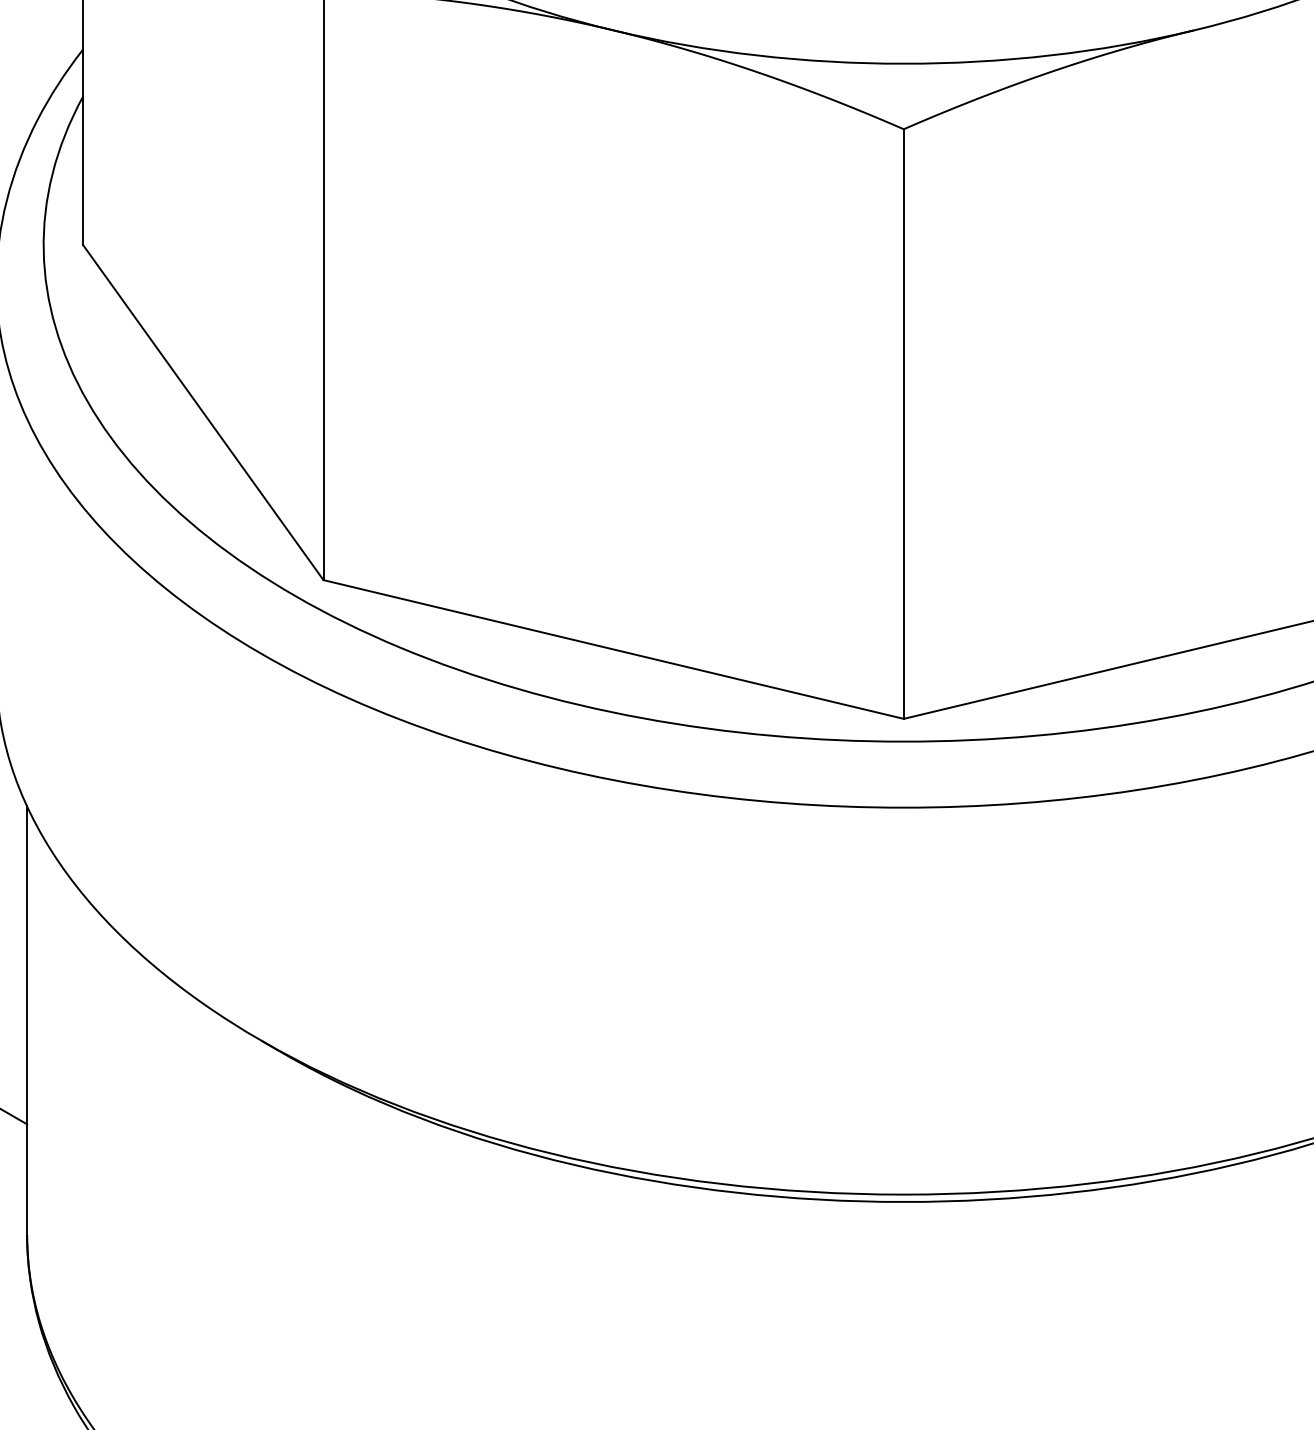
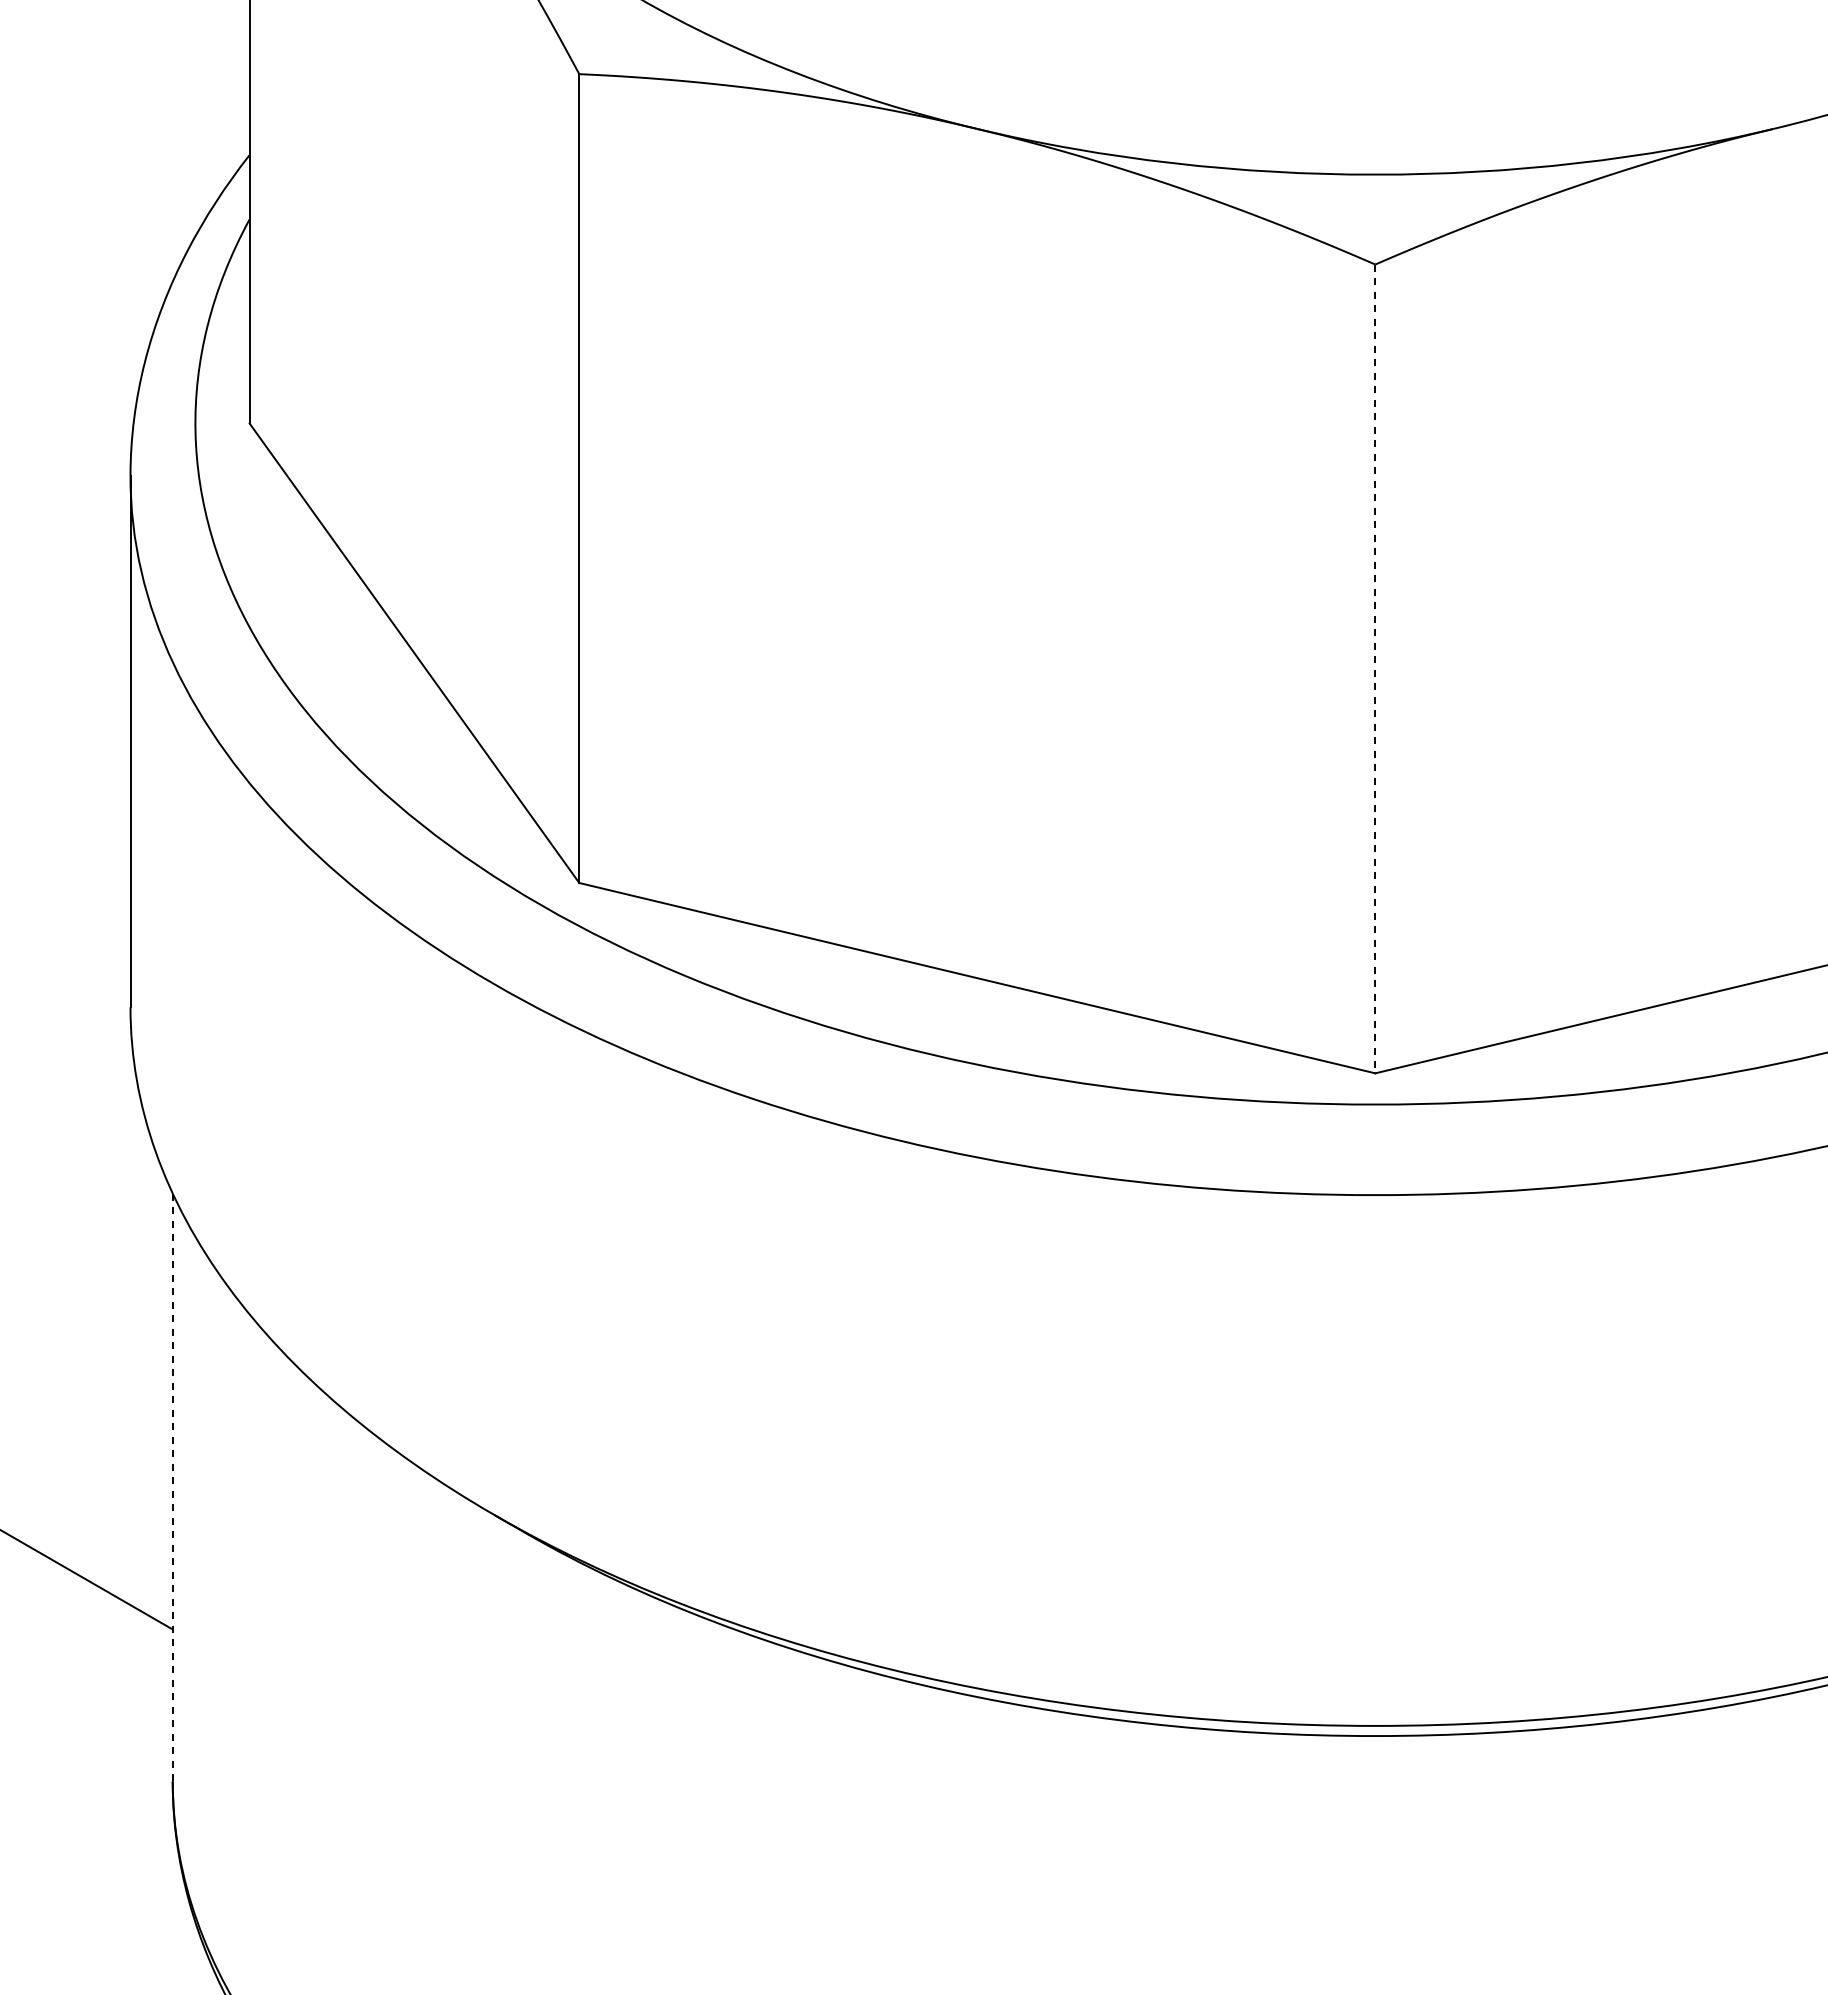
line: (903, 424) -> (1375, 669), solid -> dashed
line: (26, 1020) -> (172, 1486), solid -> dashed

